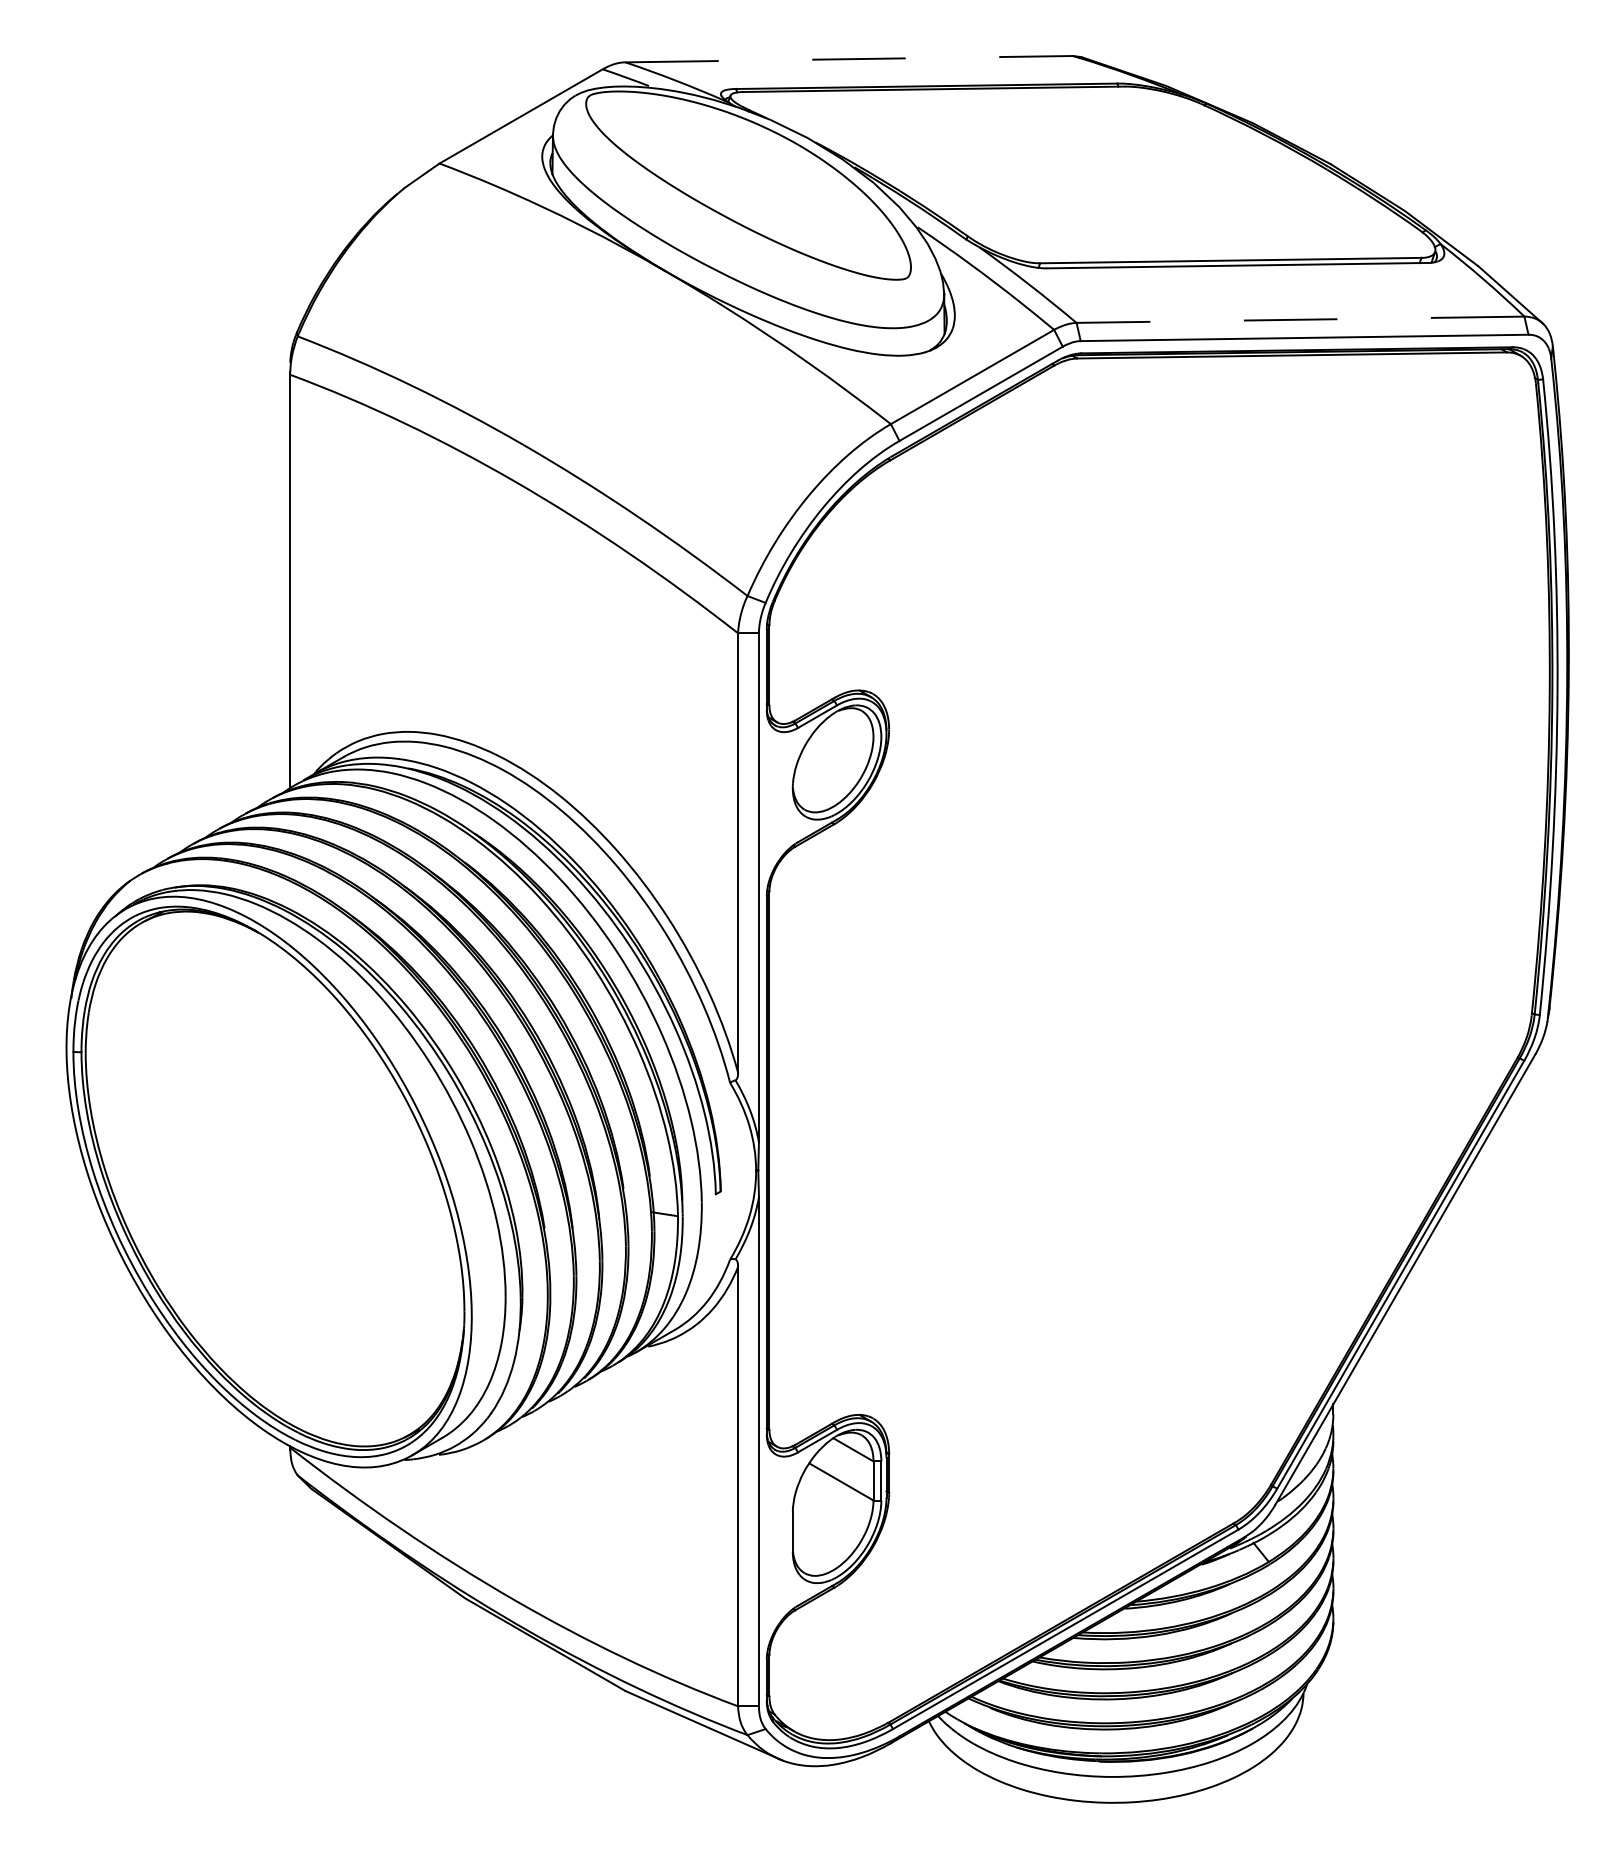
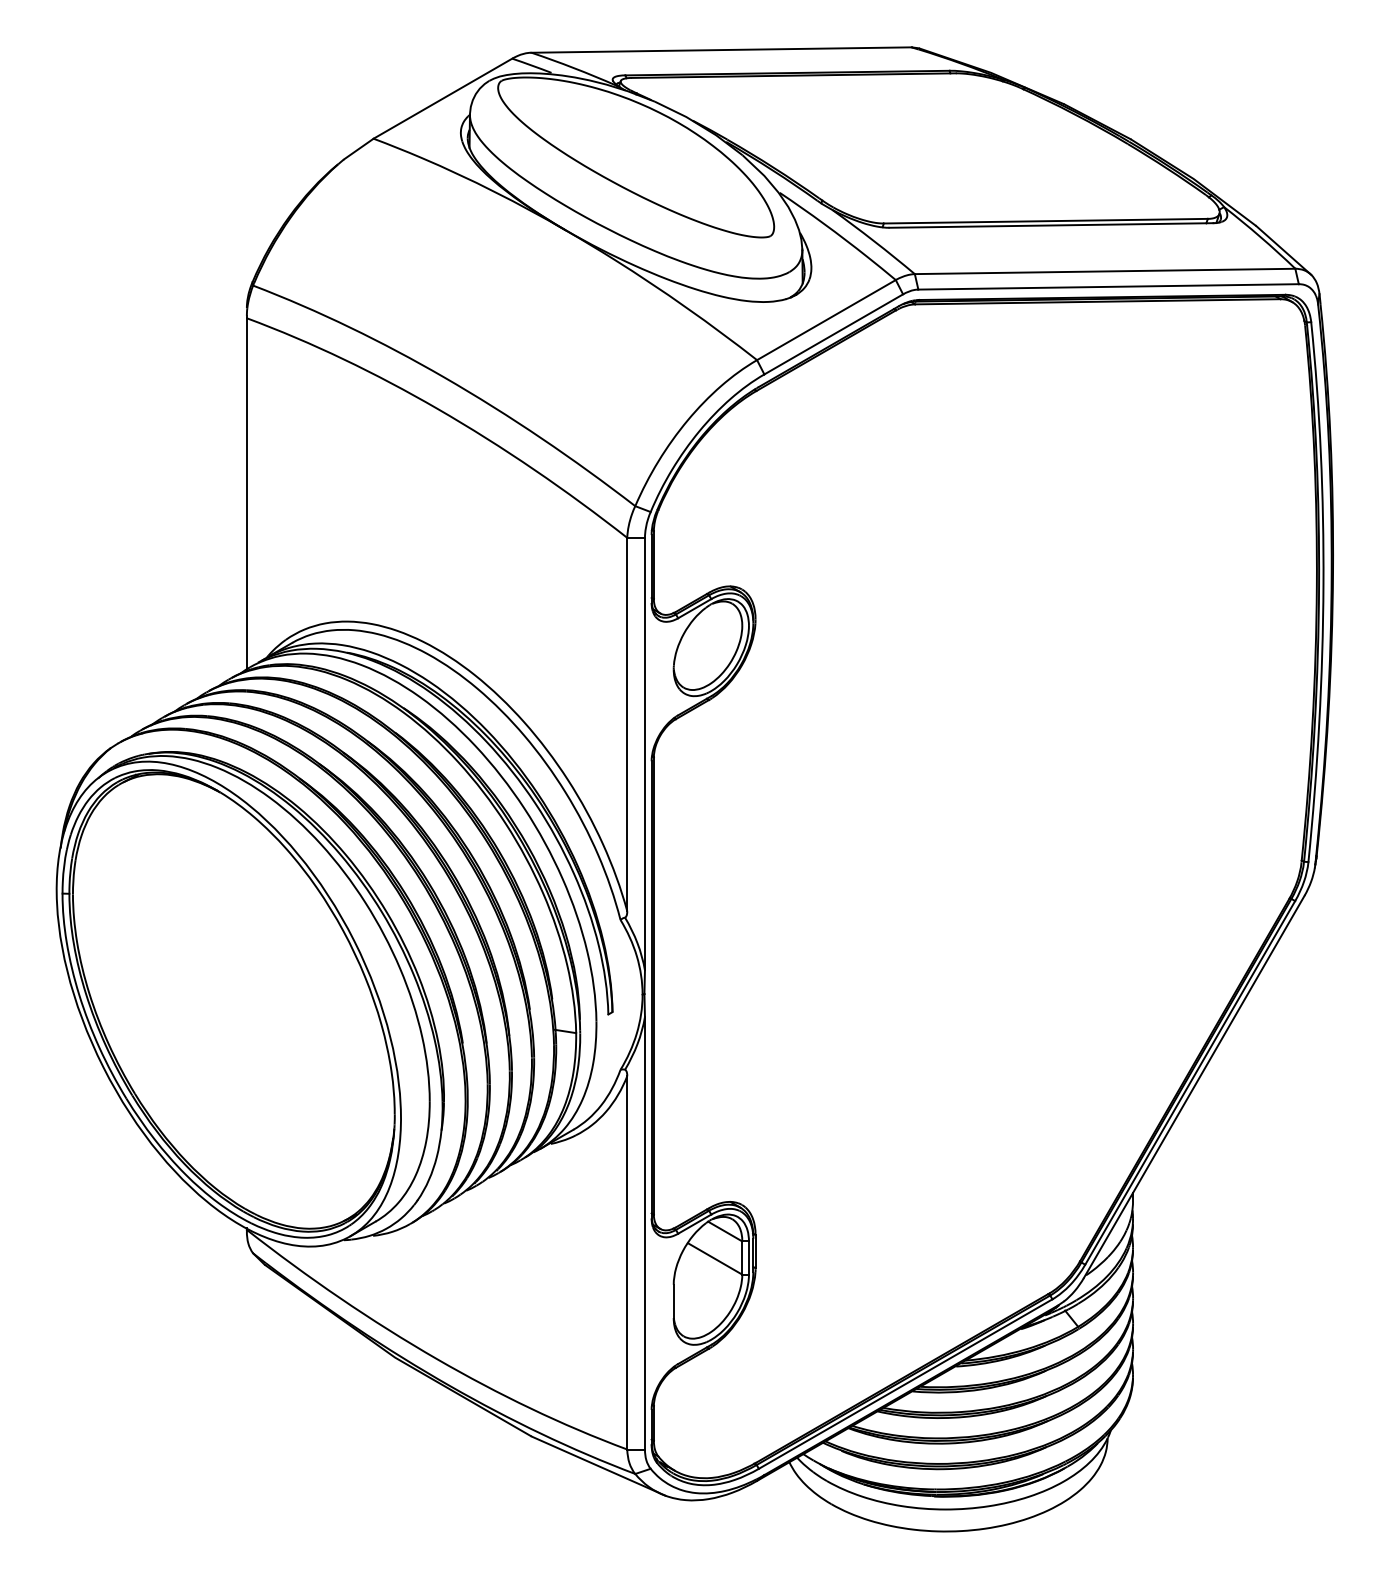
line: (850, 59) -> (722, 50), dashed -> solid
line: (1299, 319) -> (1104, 271), dashed -> solid

